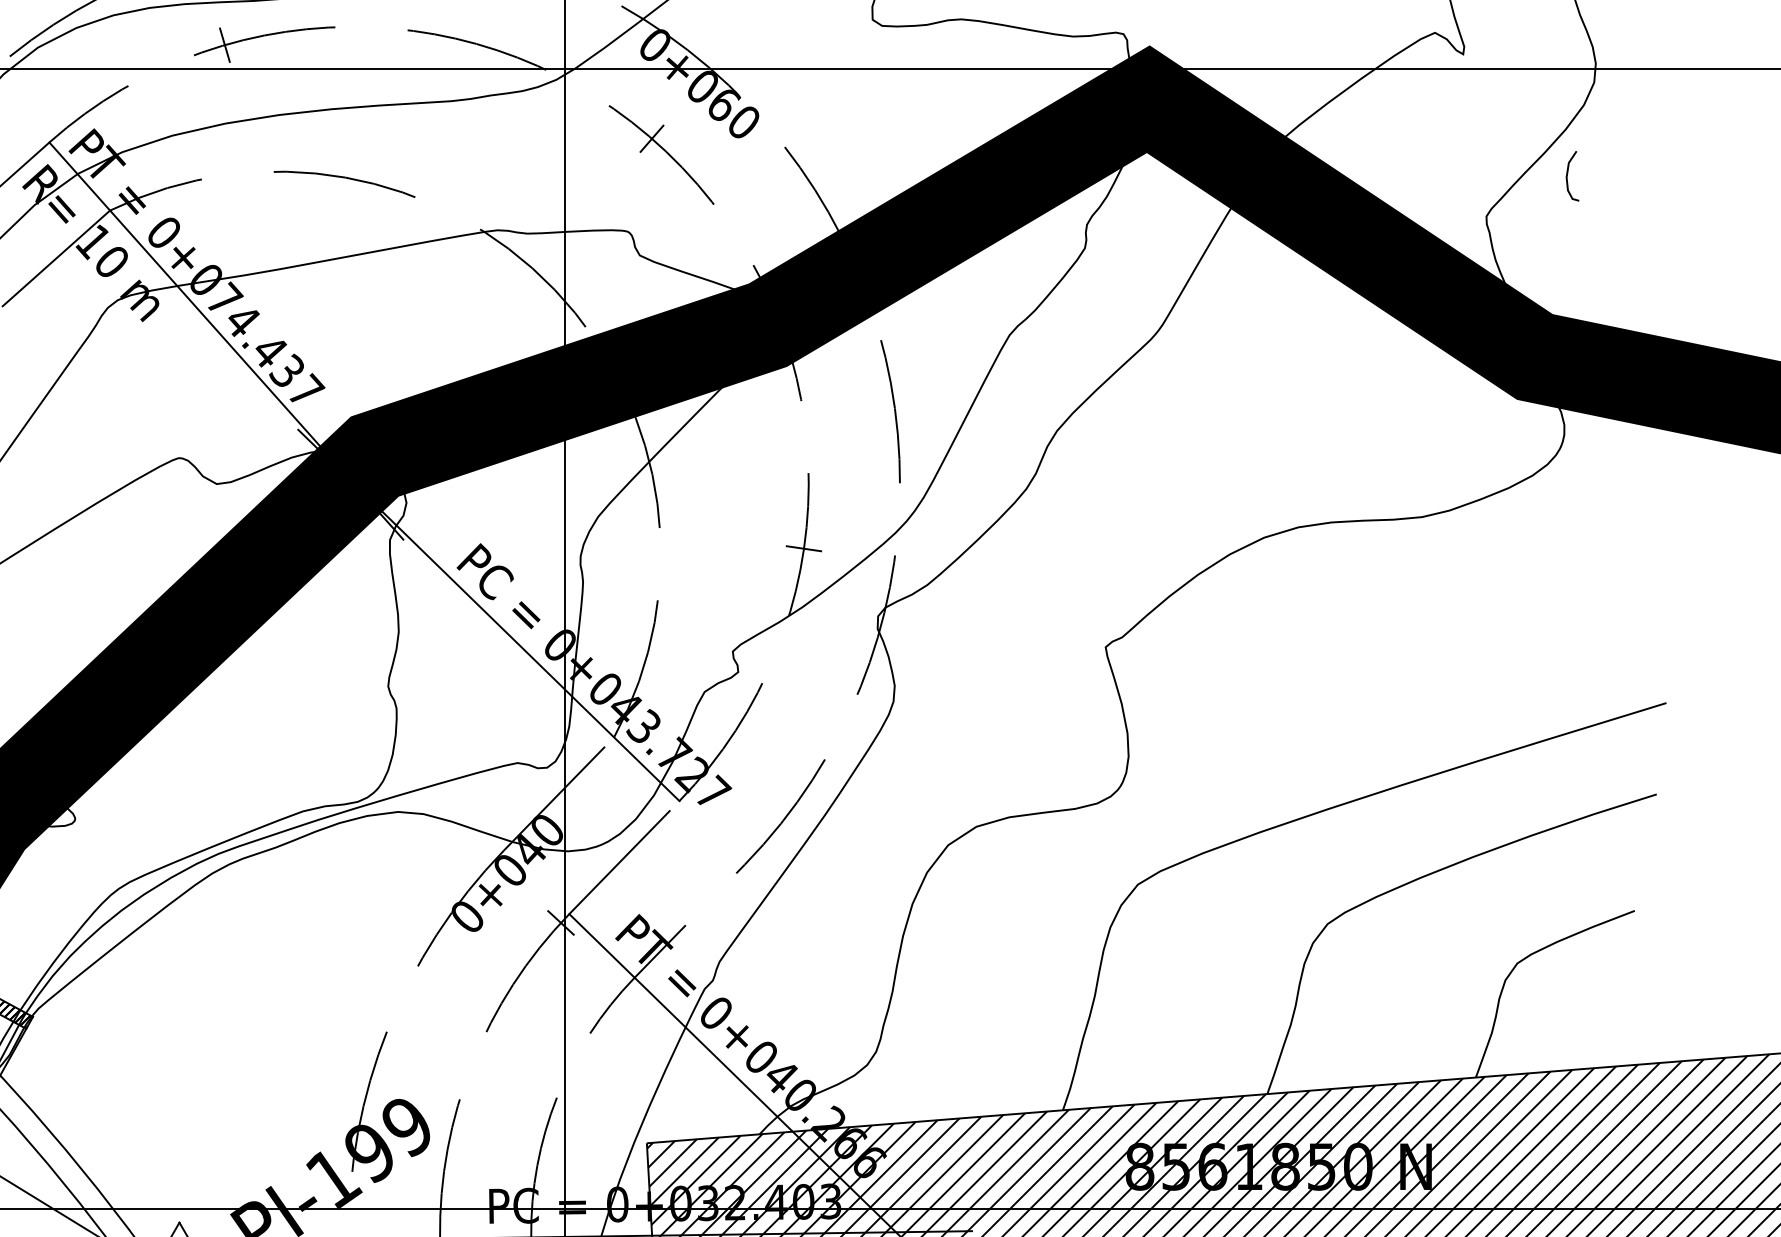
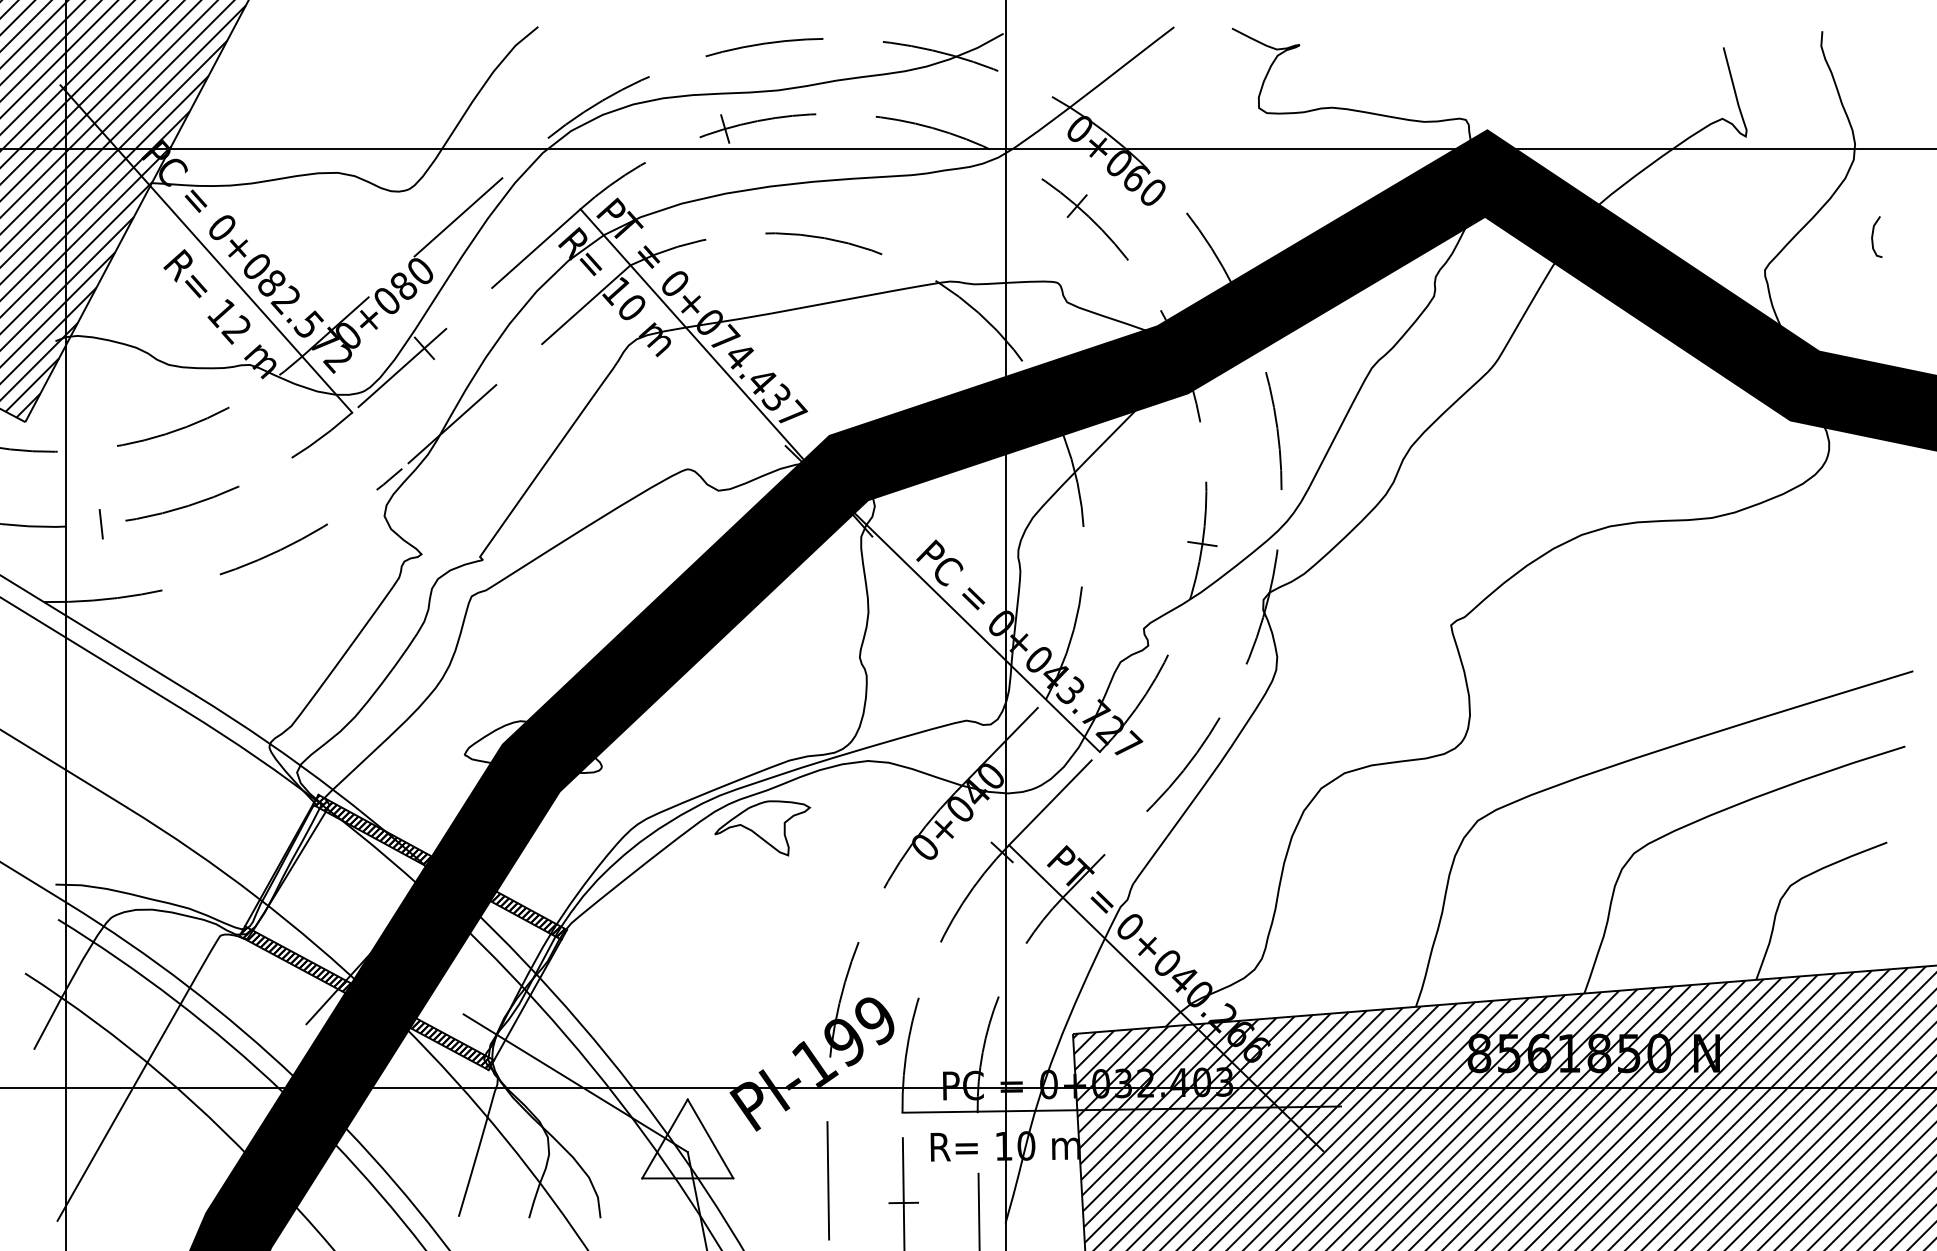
curve: (1568, 175) -> (1873, 236), moved
part: (270, 893) -> (762, 828), added

